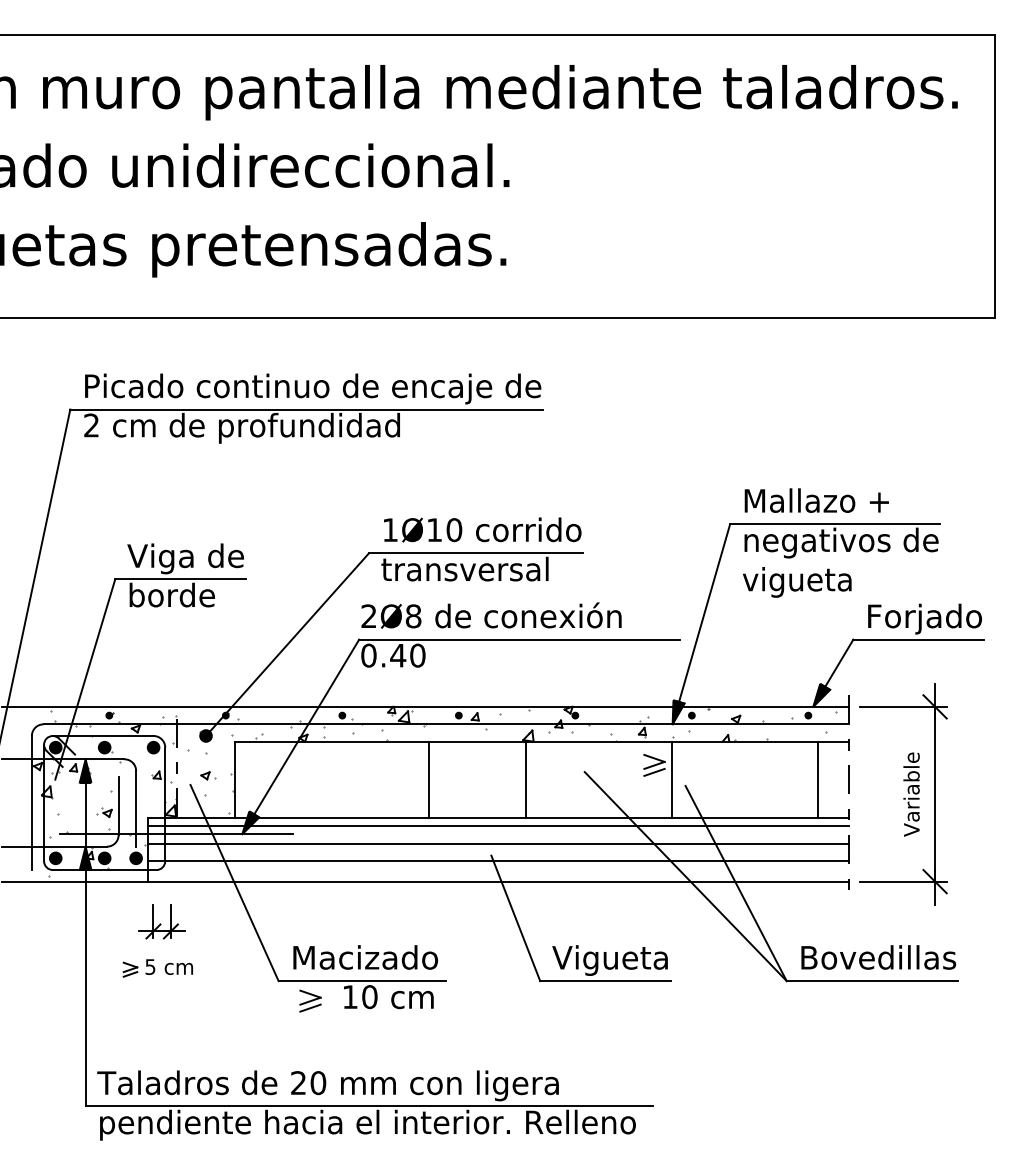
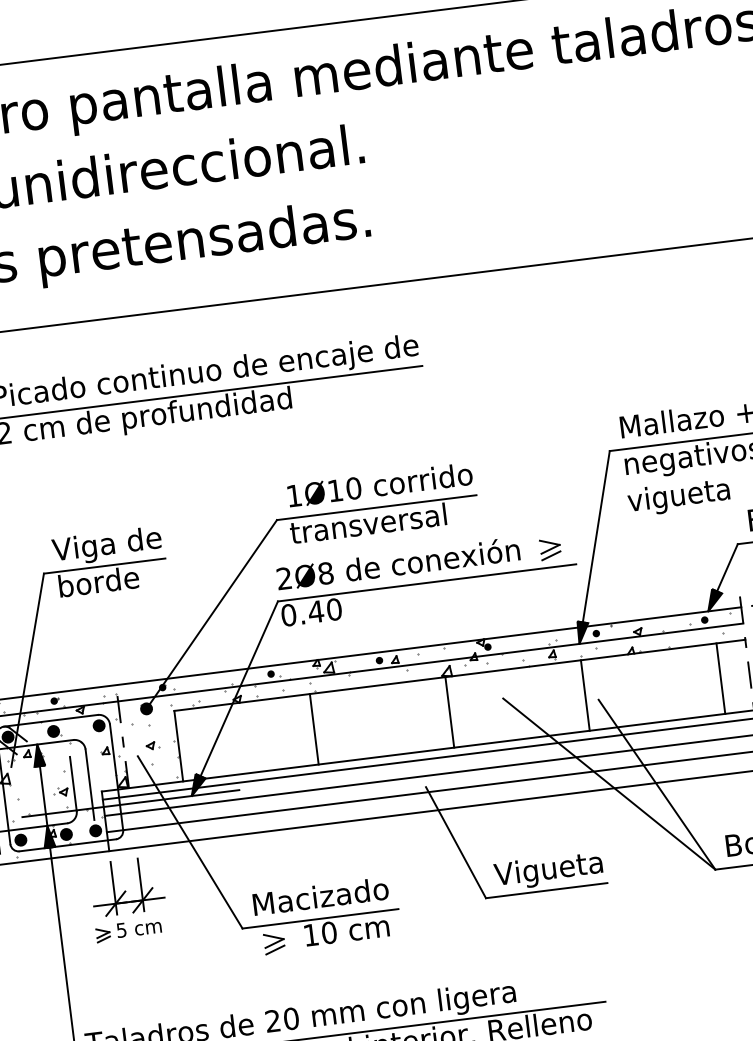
part: (654, 765) -> (550, 549), moved
line: (428, 779) -> (313, 729), moved
part: (161, 921) -> (126, 886), size x1.67

